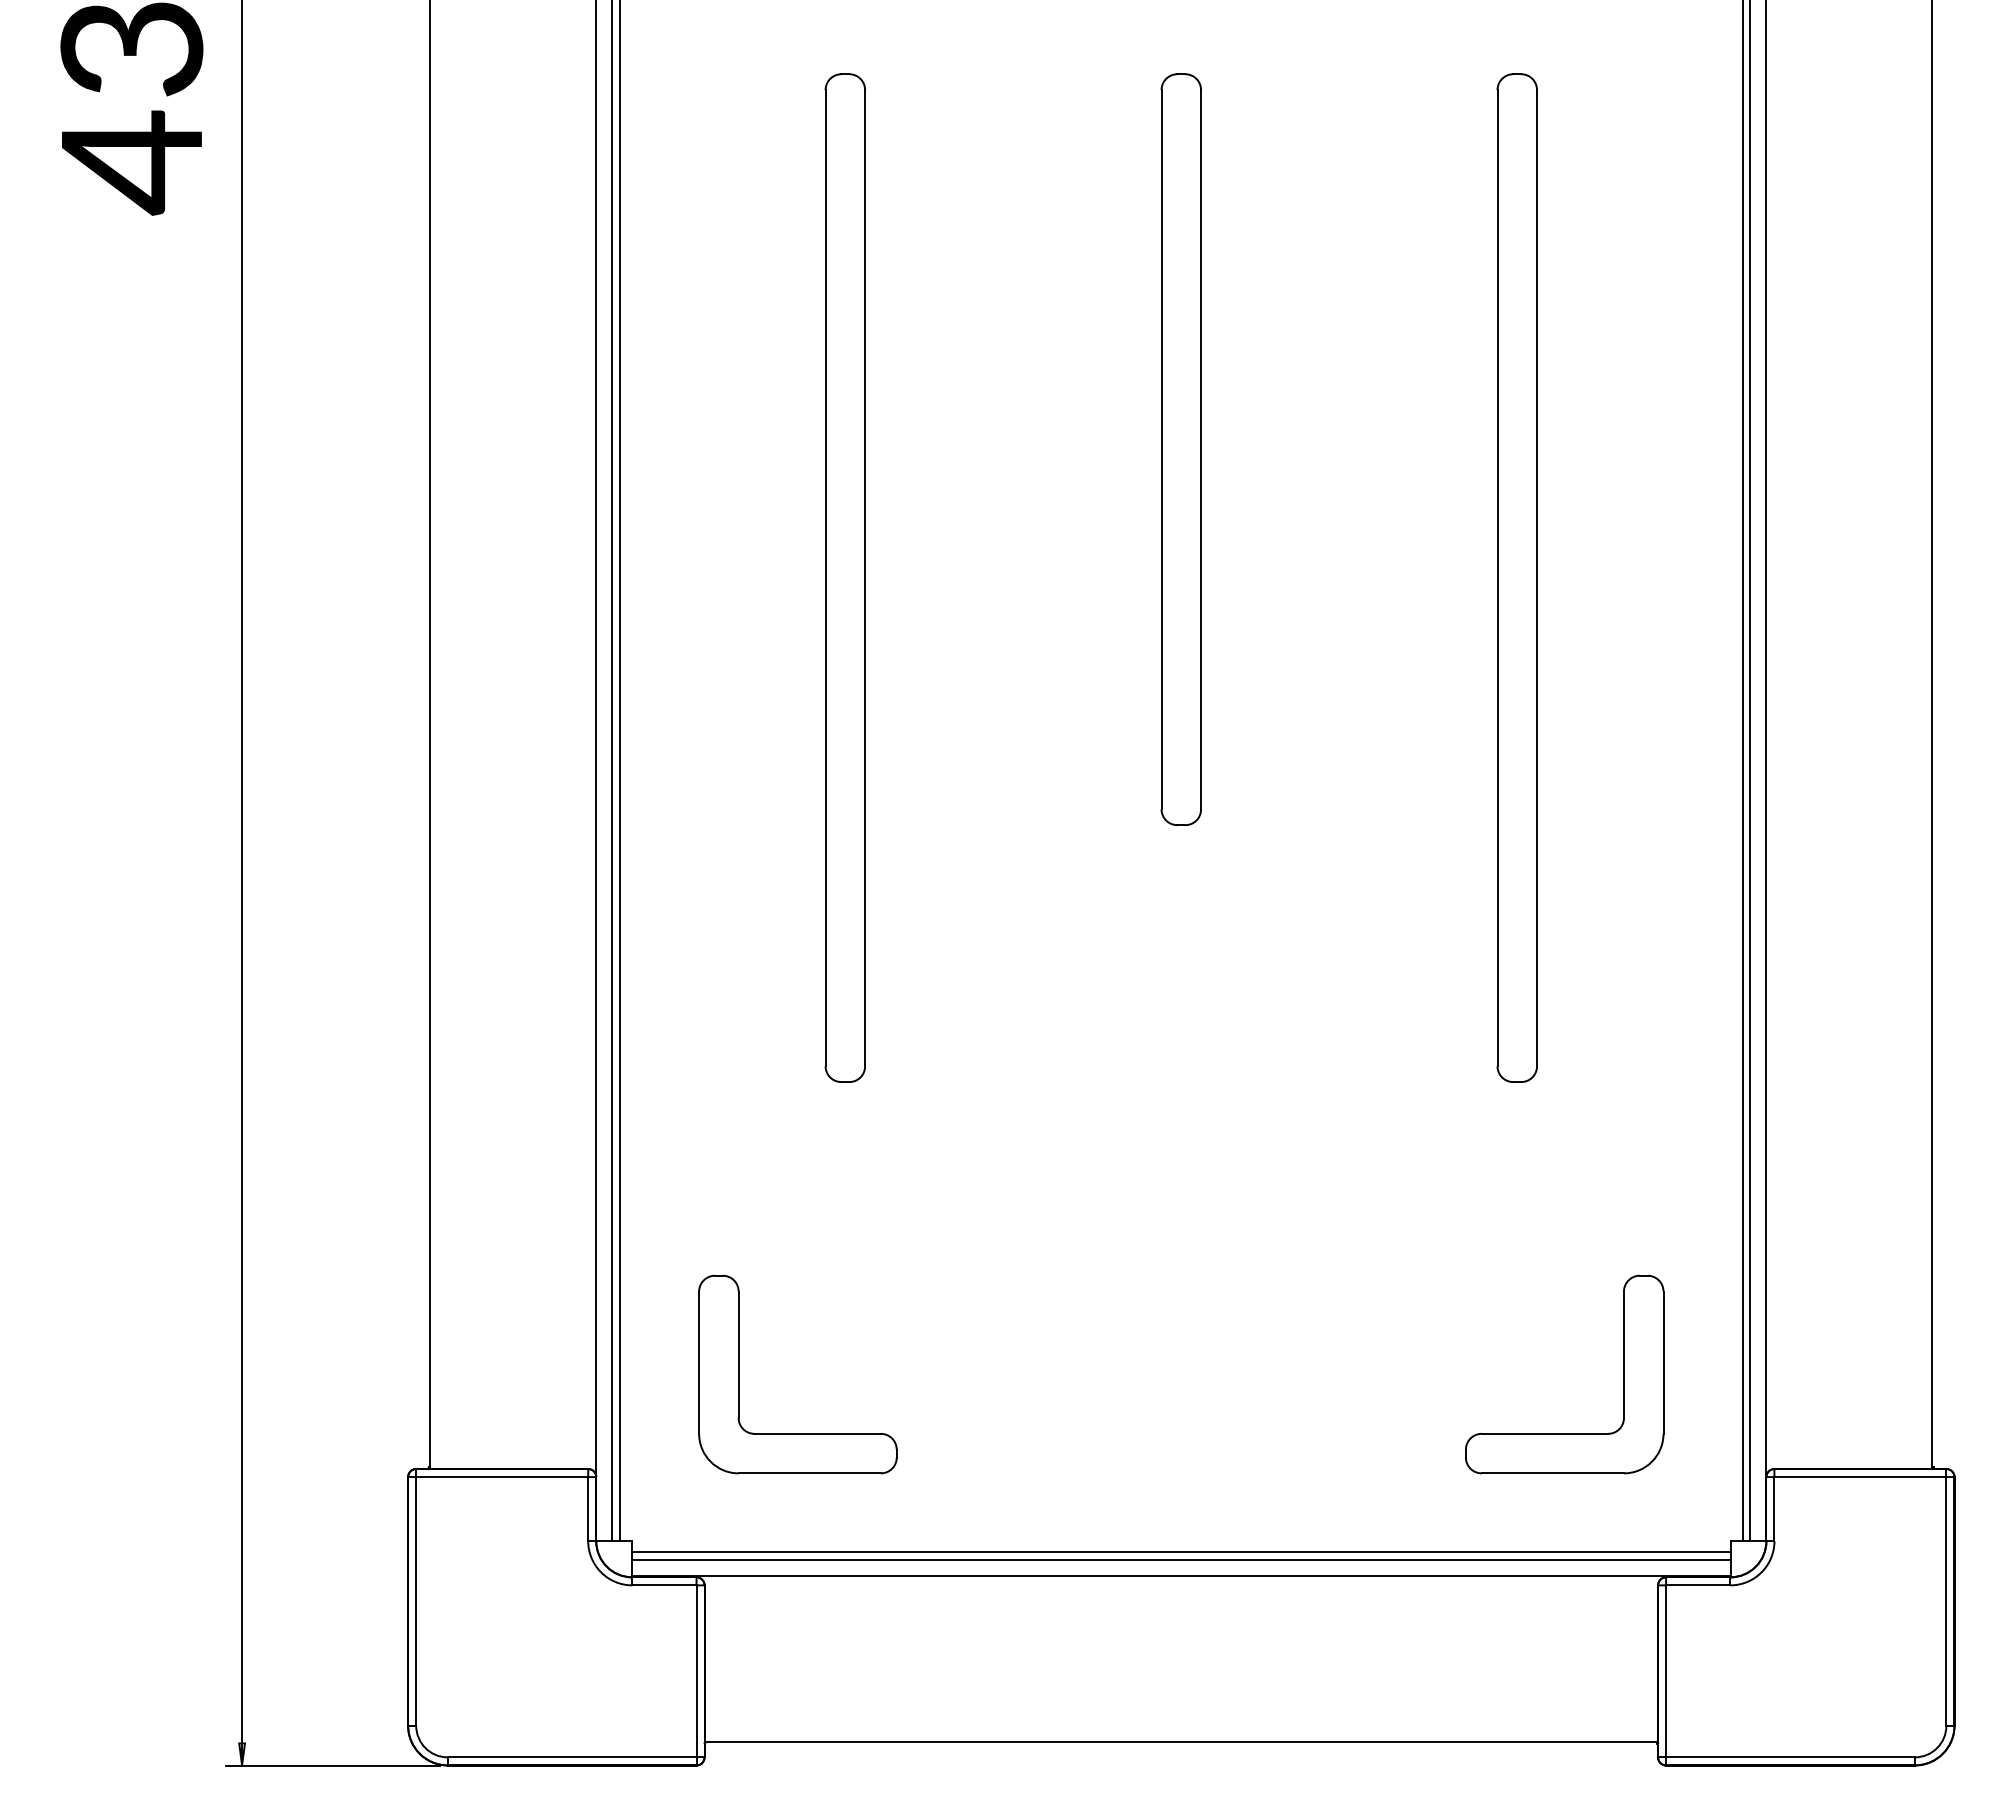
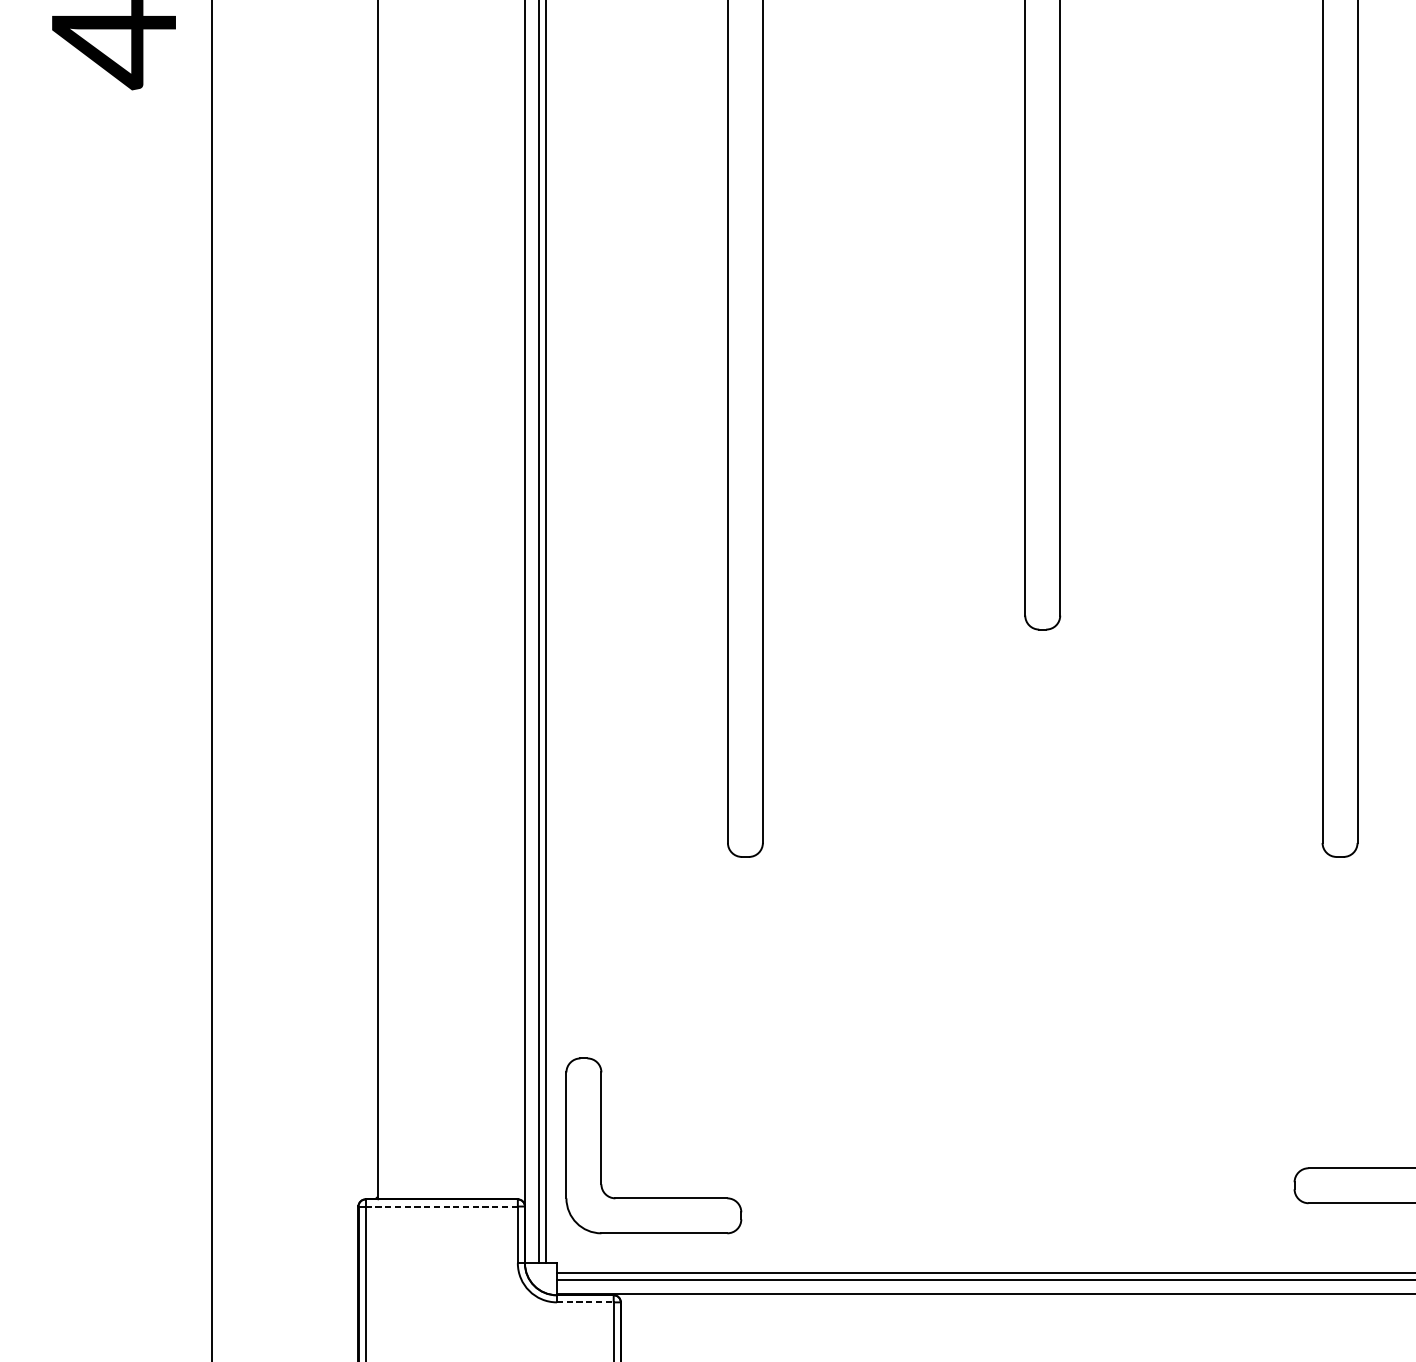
part: (739, 1374) -> (602, 1145), moved
line: (502, 1477) -> (441, 1206), solid -> dashed
line: (664, 1585) -> (585, 1302), solid -> dashed

